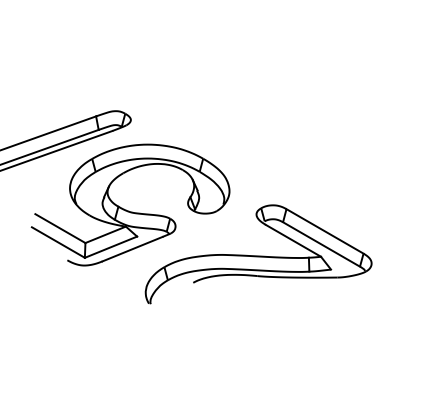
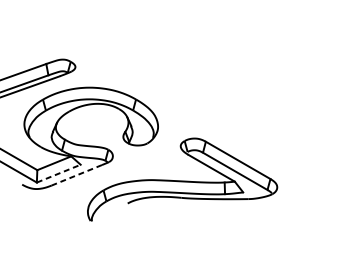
line: (111, 247) -> (59, 173), solid -> dashed
line: (132, 249) -> (76, 175), solid -> dashed

